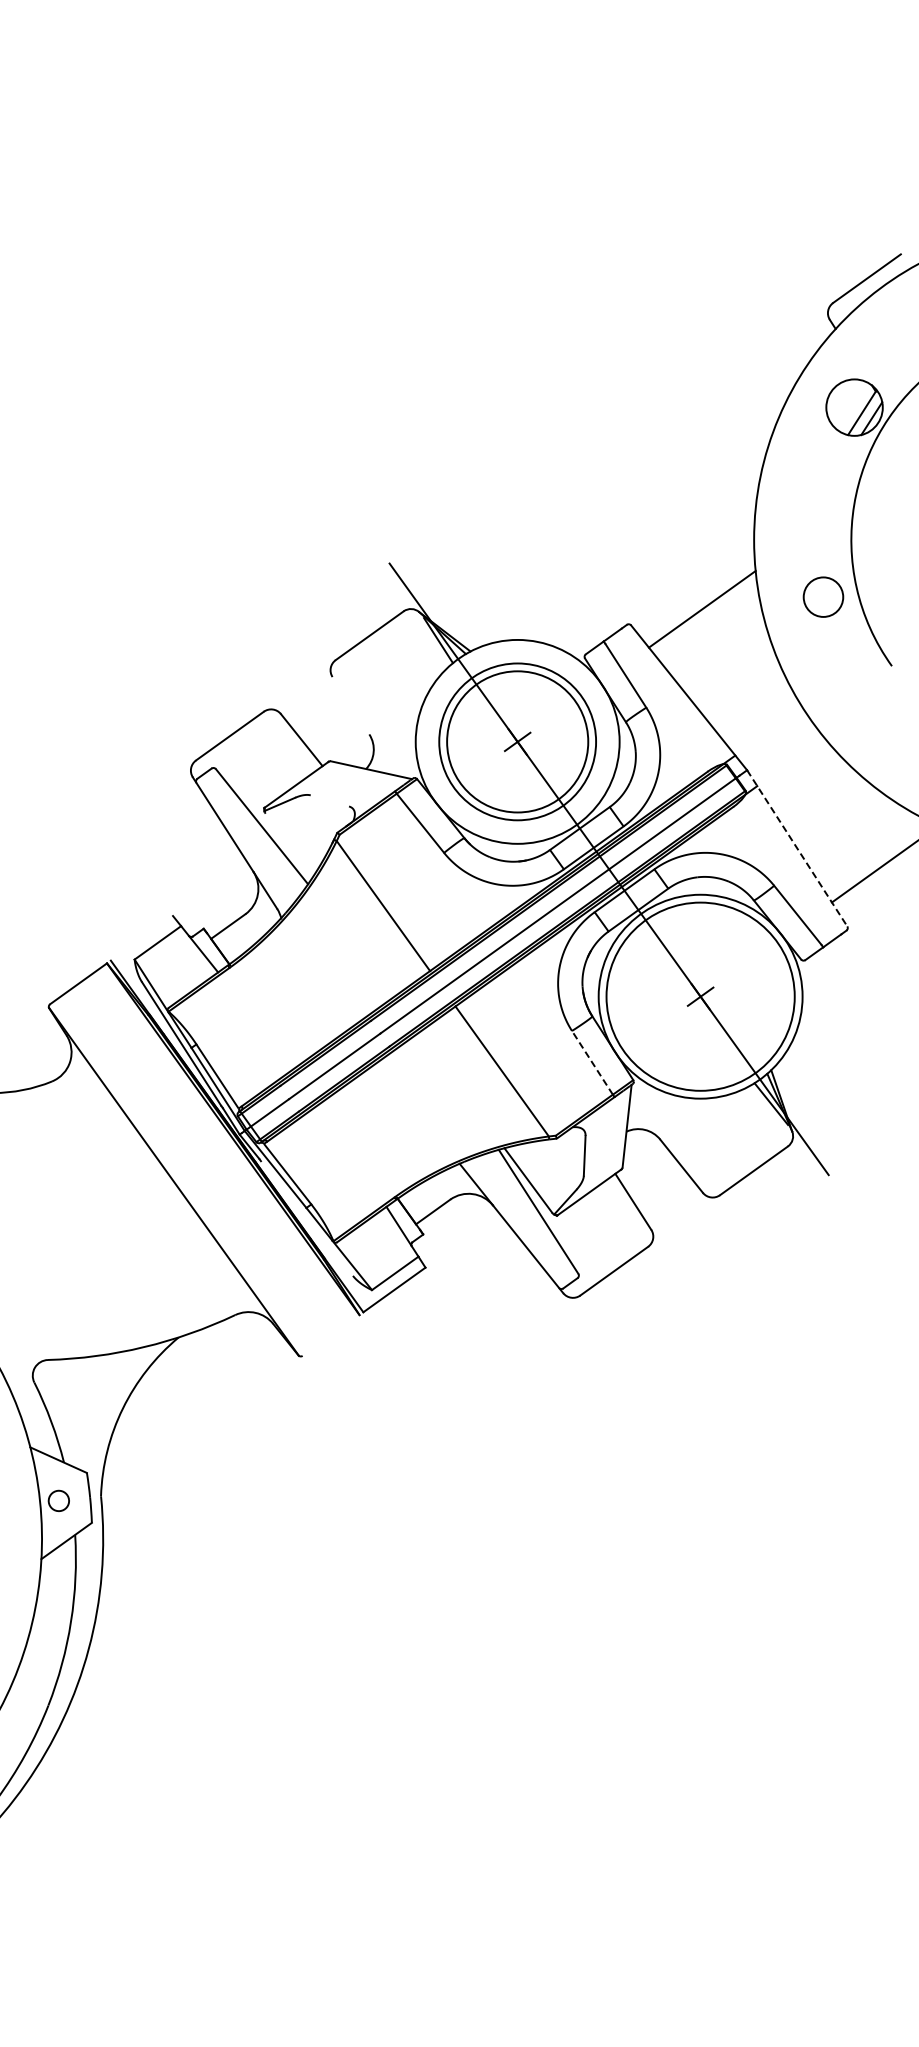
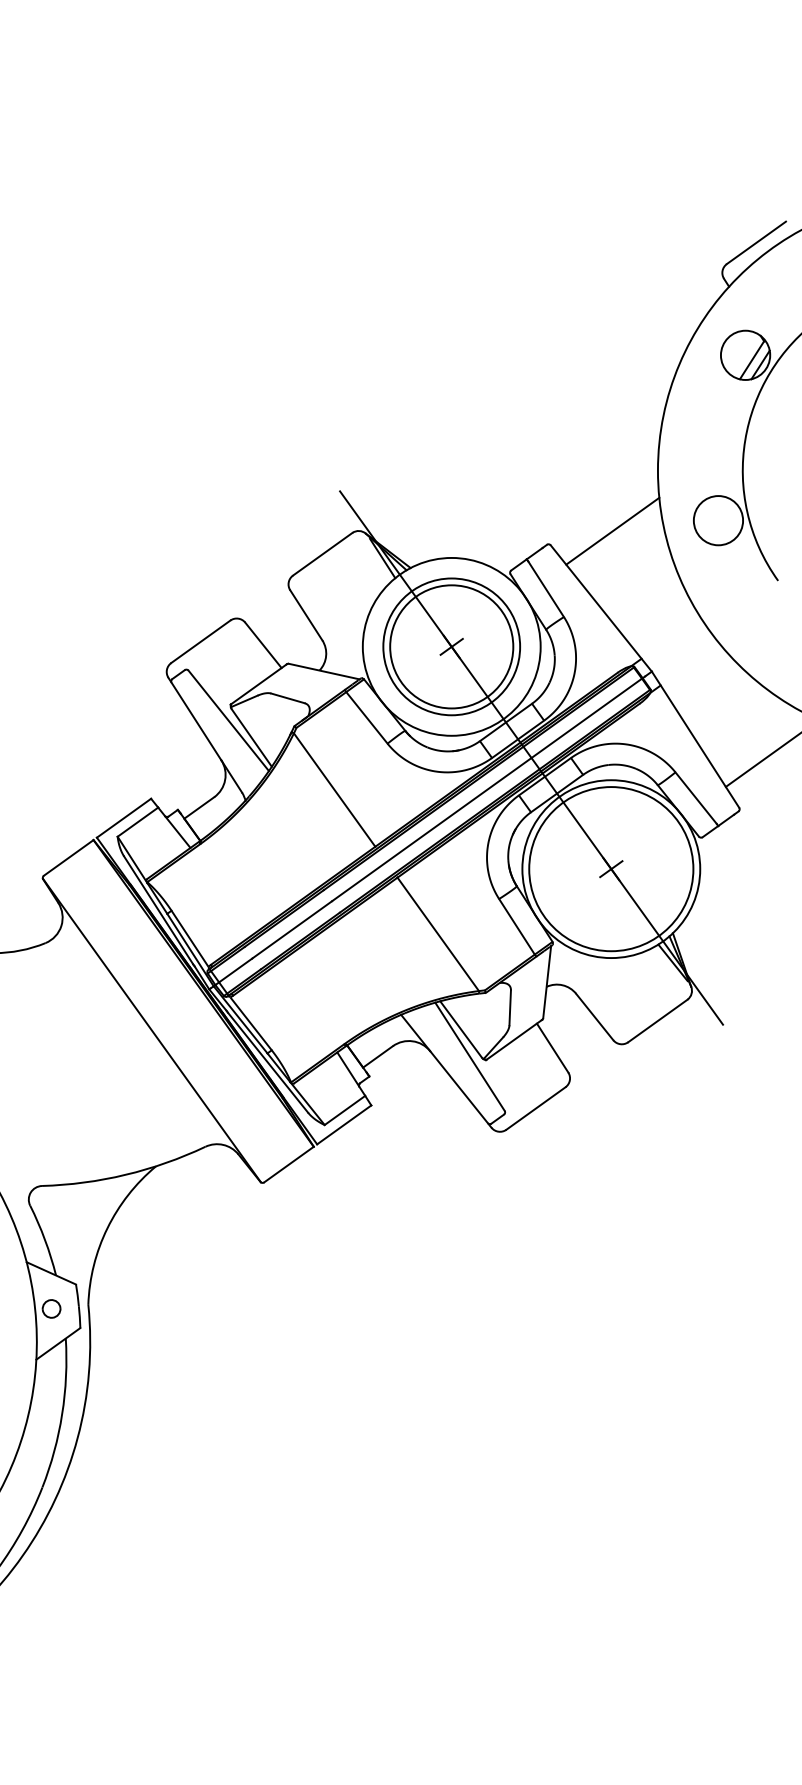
circle: (823, 596) -> (718, 520), size x1.43
line: (350, 705) -> (305, 615), added
line: (329, 800) -> (287, 697), added
line: (288, 846) -> (251, 738), added
line: (797, 848) -> (695, 739), dashed -> solid
line: (141, 938) -> (123, 818), added
line: (592, 1062) -> (517, 926), dashed -> solid
line: (306, 1218) -> (267, 1062), added
line: (330, 1335) -> (288, 1164), added

